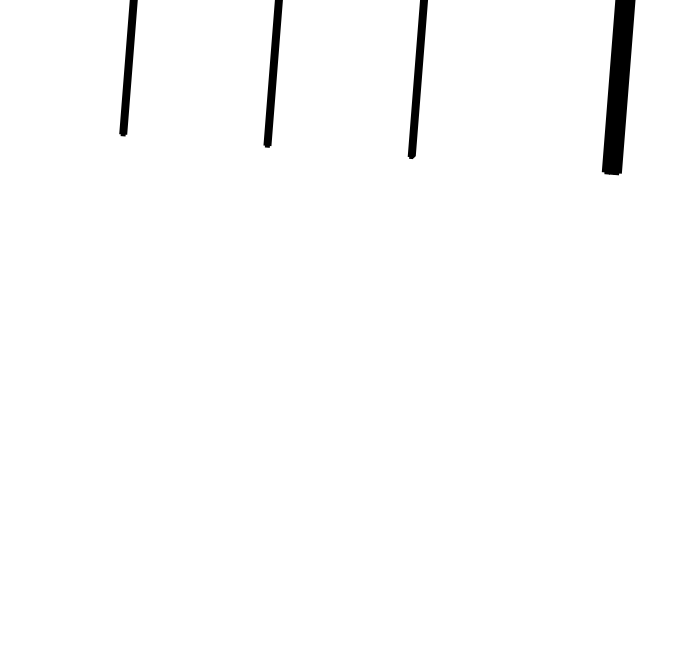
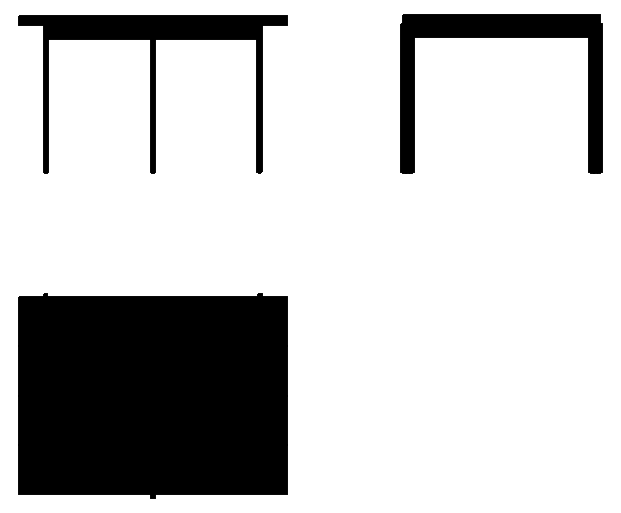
part: (243, 447) -> (152, 395), added

